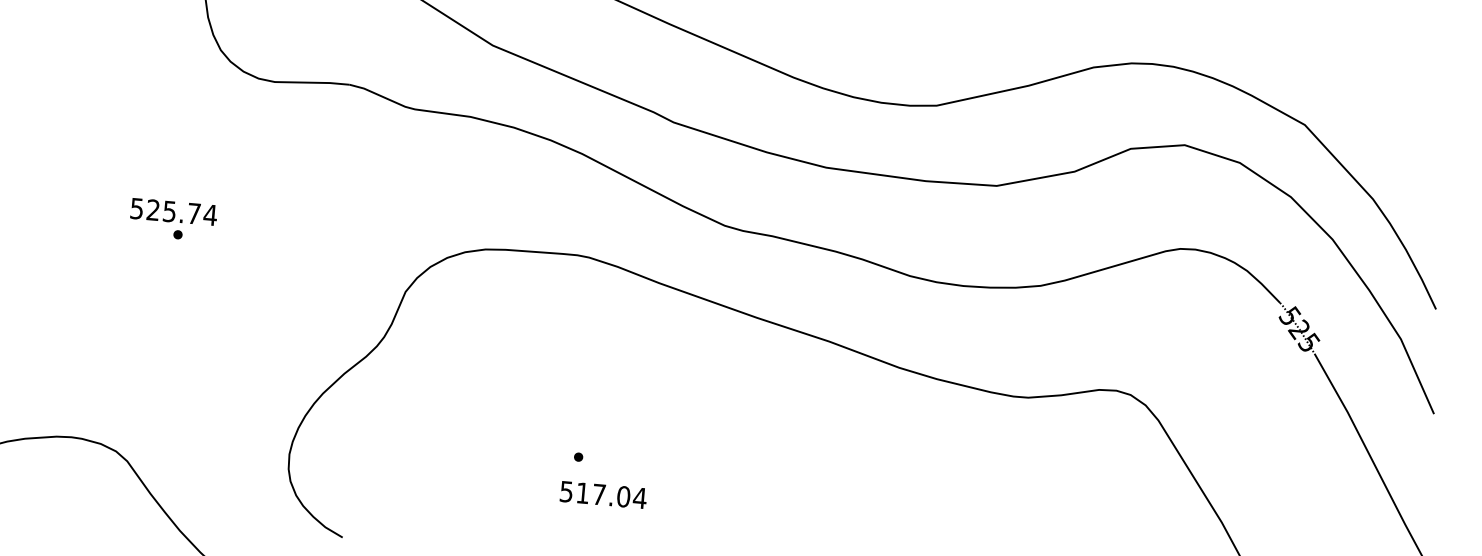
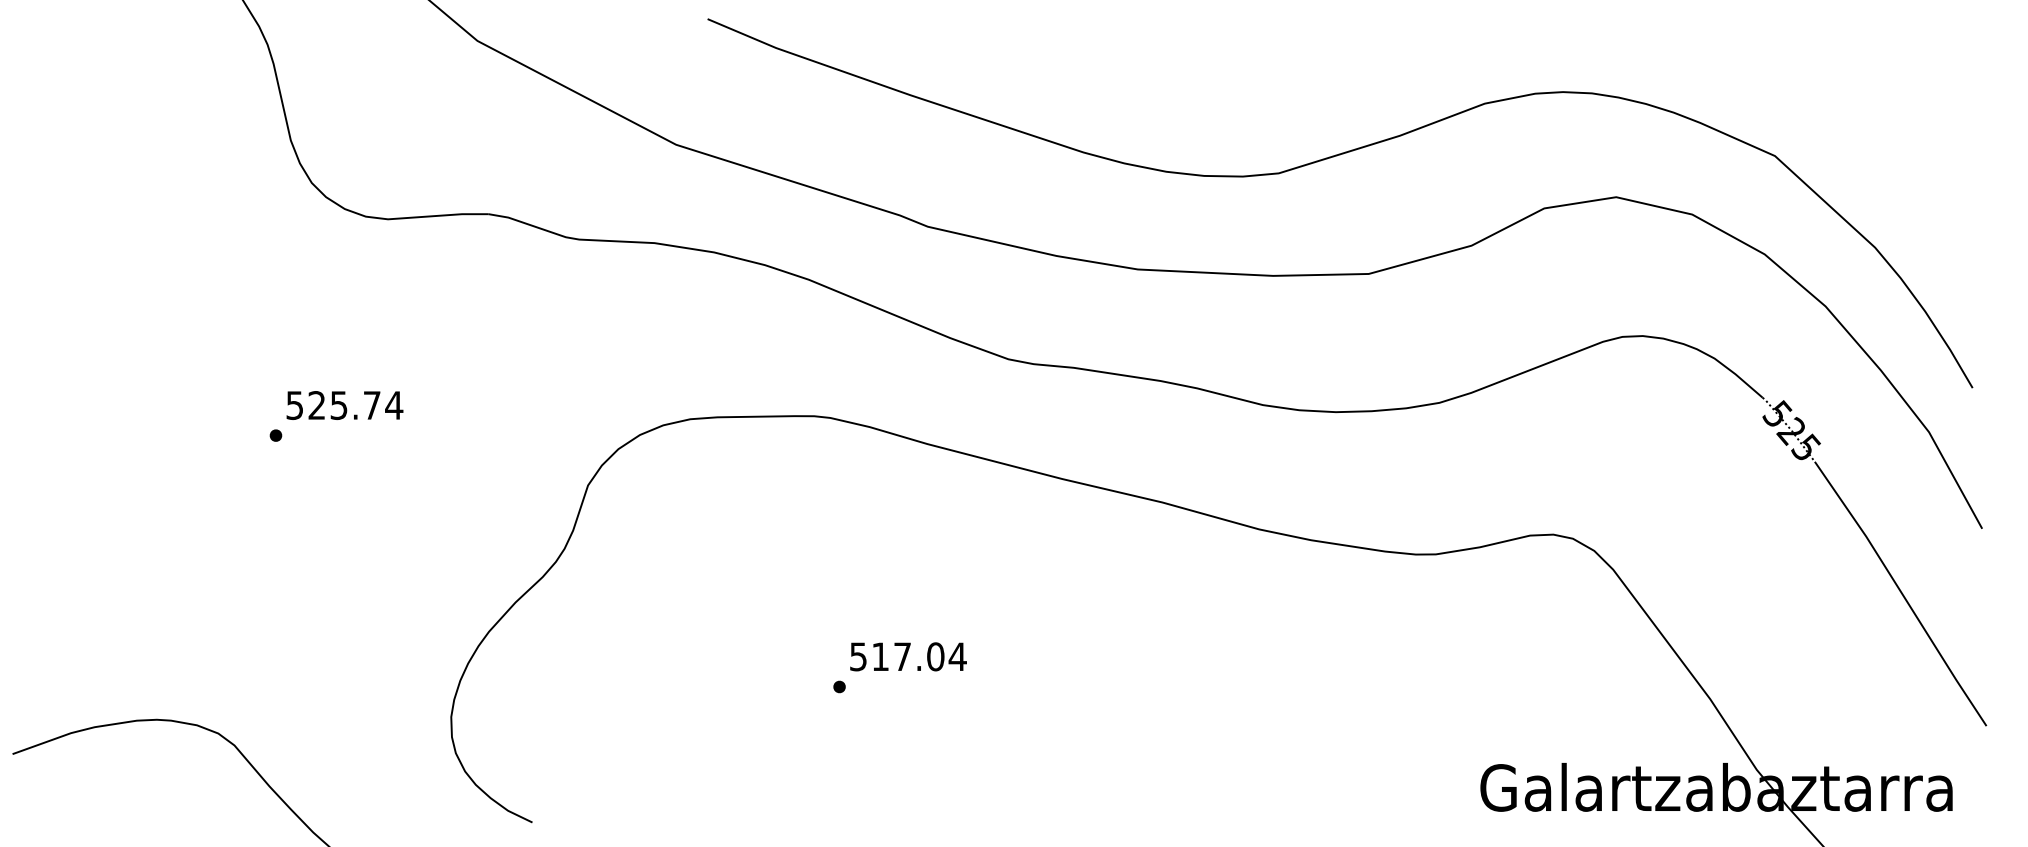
text: (173, 211) -> (344, 405), moved
text: (603, 494) -> (908, 656), moved

